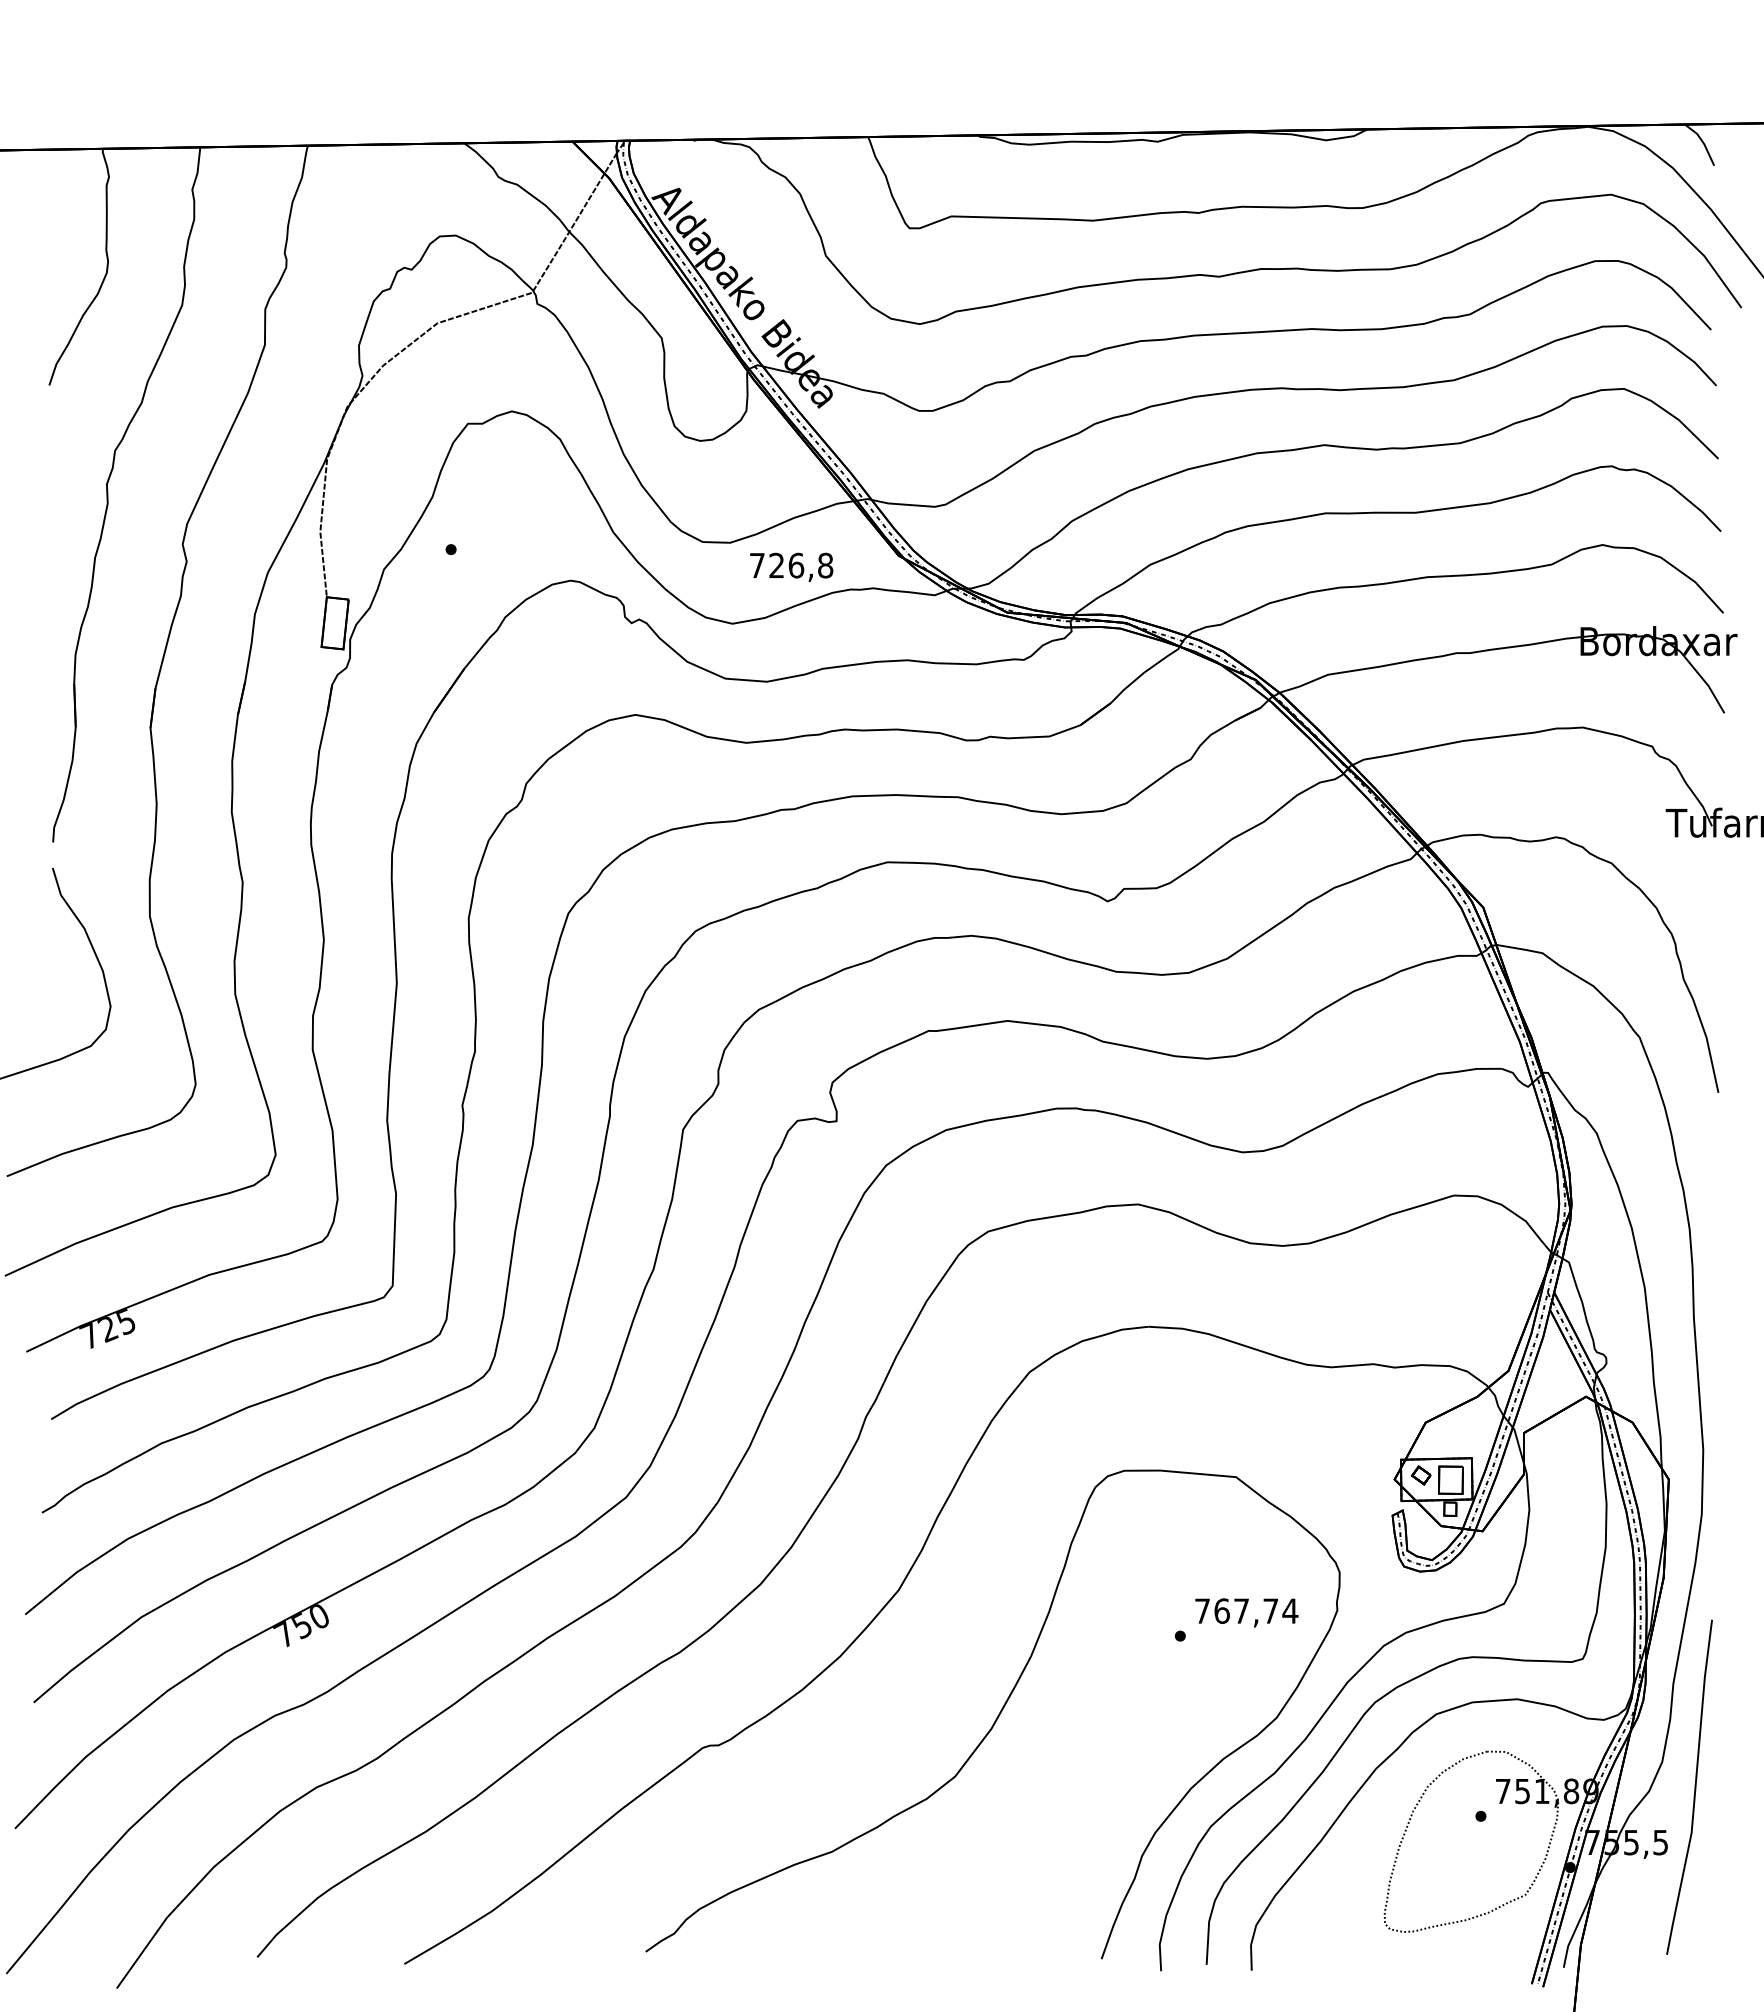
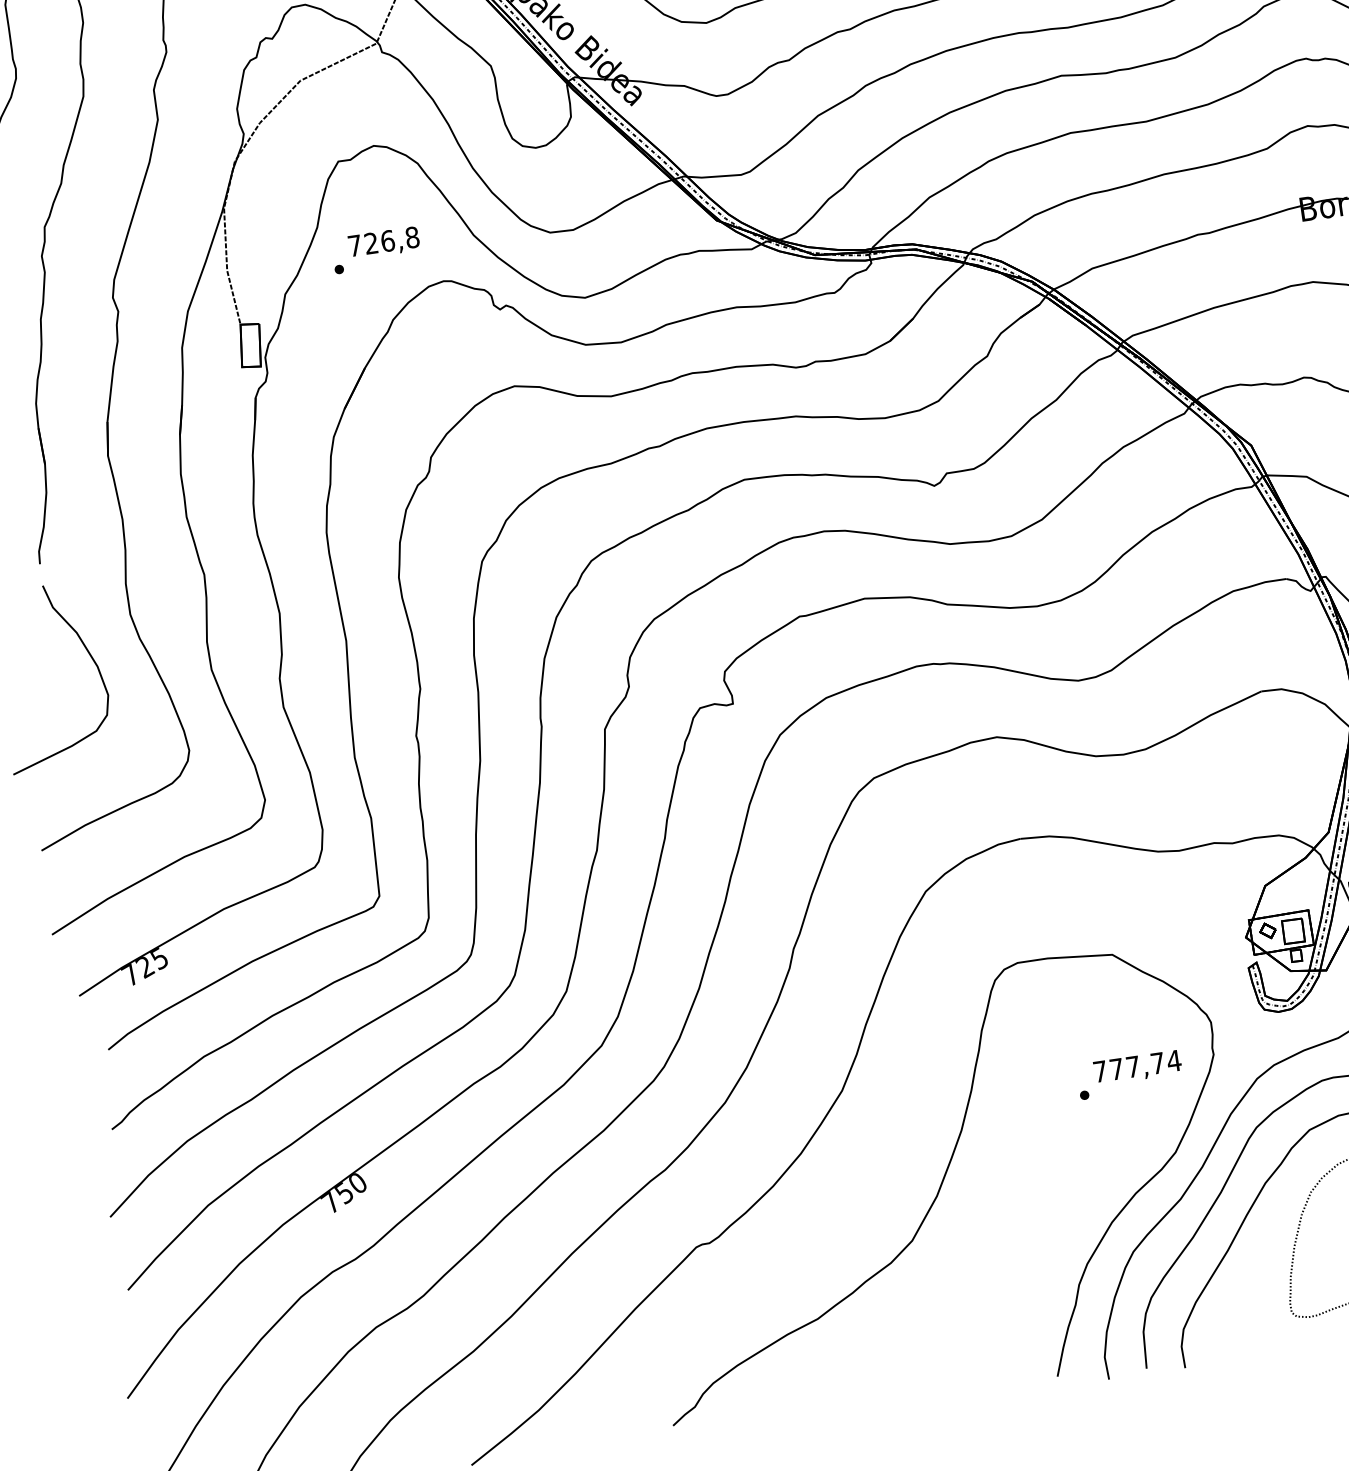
text: (791, 566) -> (383, 242), moved
text: (1221, 1610) -> (1116, 1068), 767,74 -> 777,74

